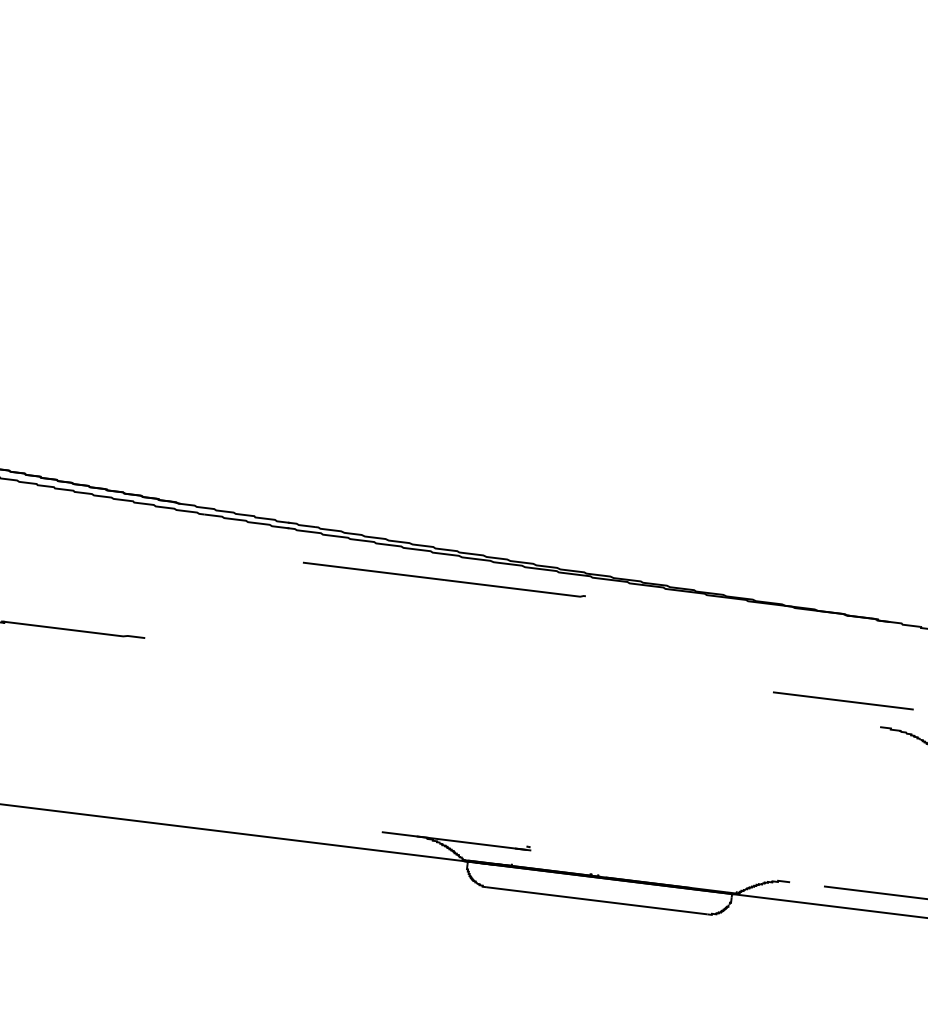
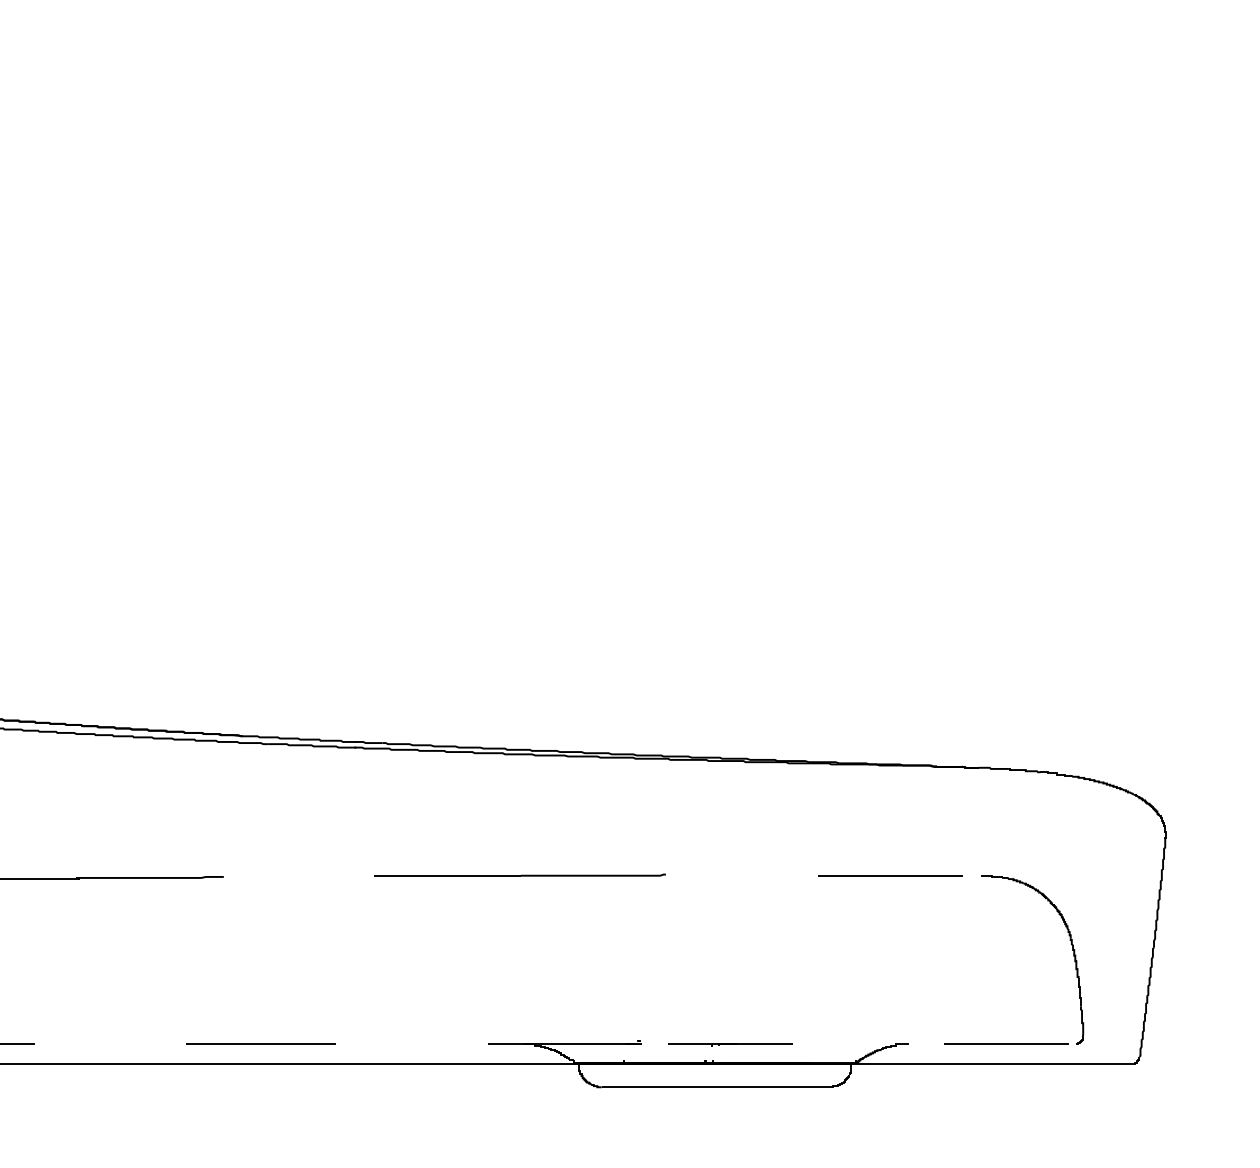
line: (443, 579) -> (519, 875), moved
line: (843, 700) -> (890, 875), moved
line: (160, 804) -> (260, 1043), added
part: (617, 861) -> (730, 1044), added

